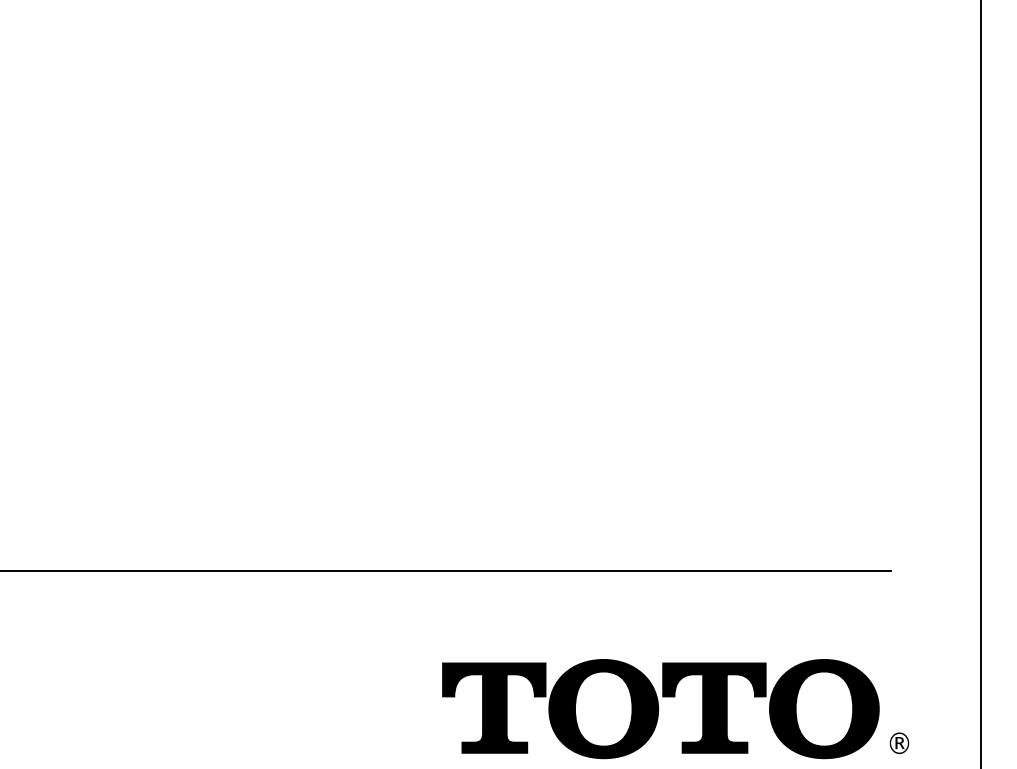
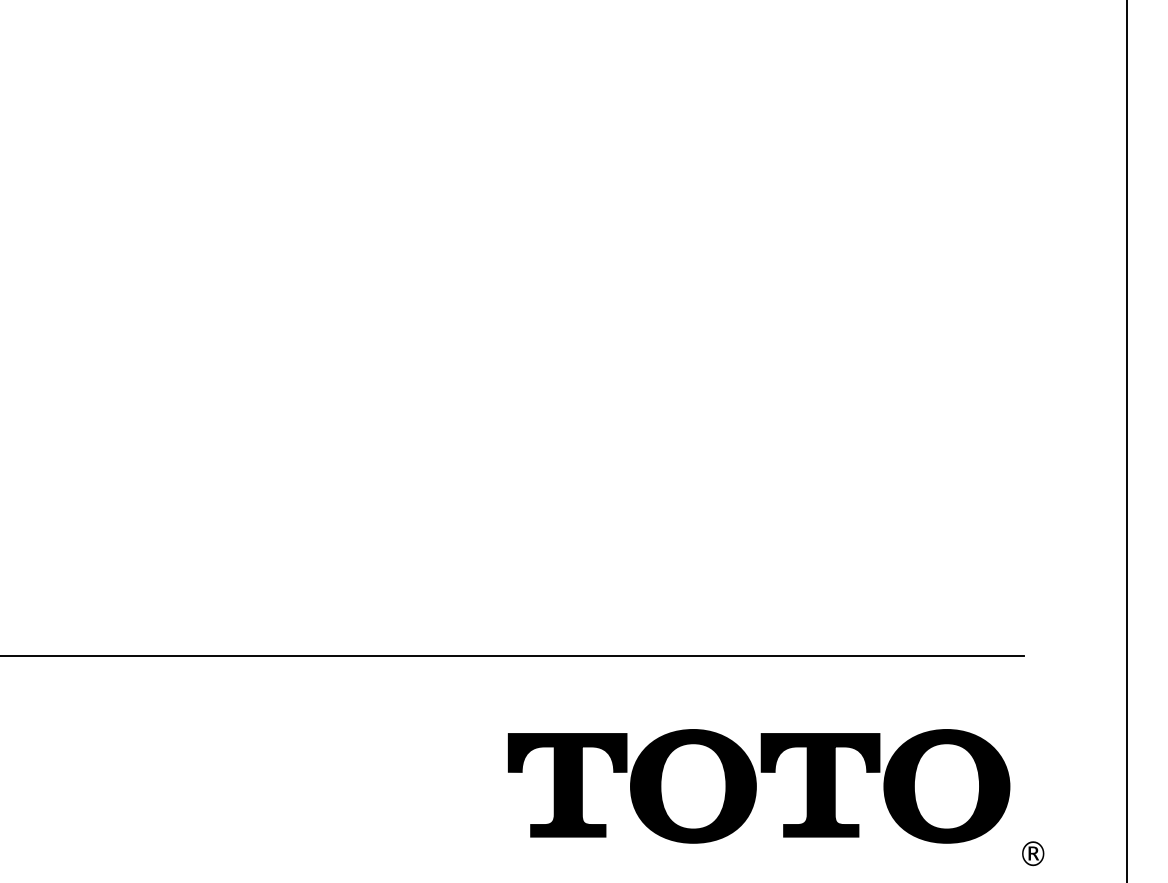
part: (661, 709) -> (759, 786), moved

